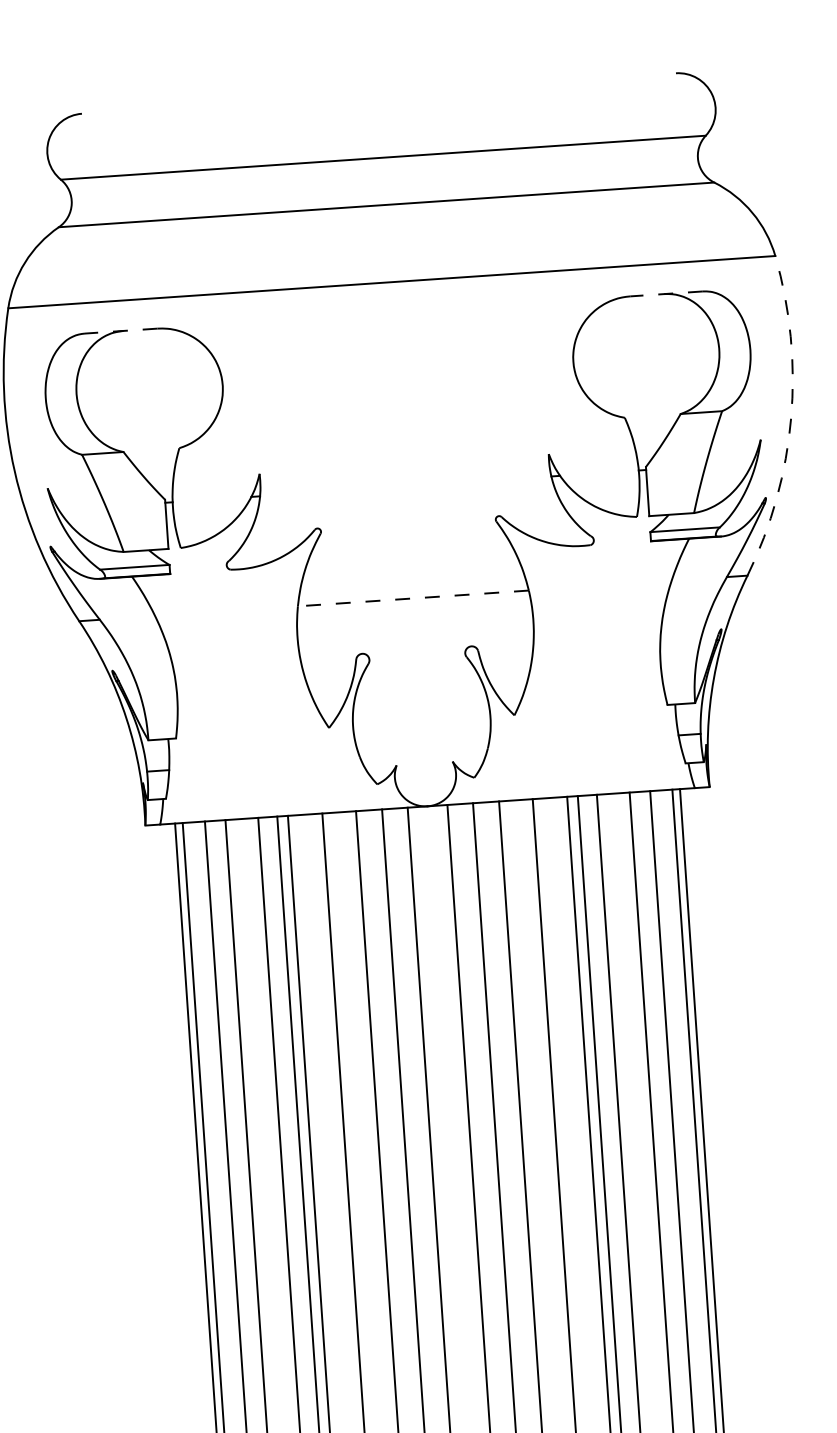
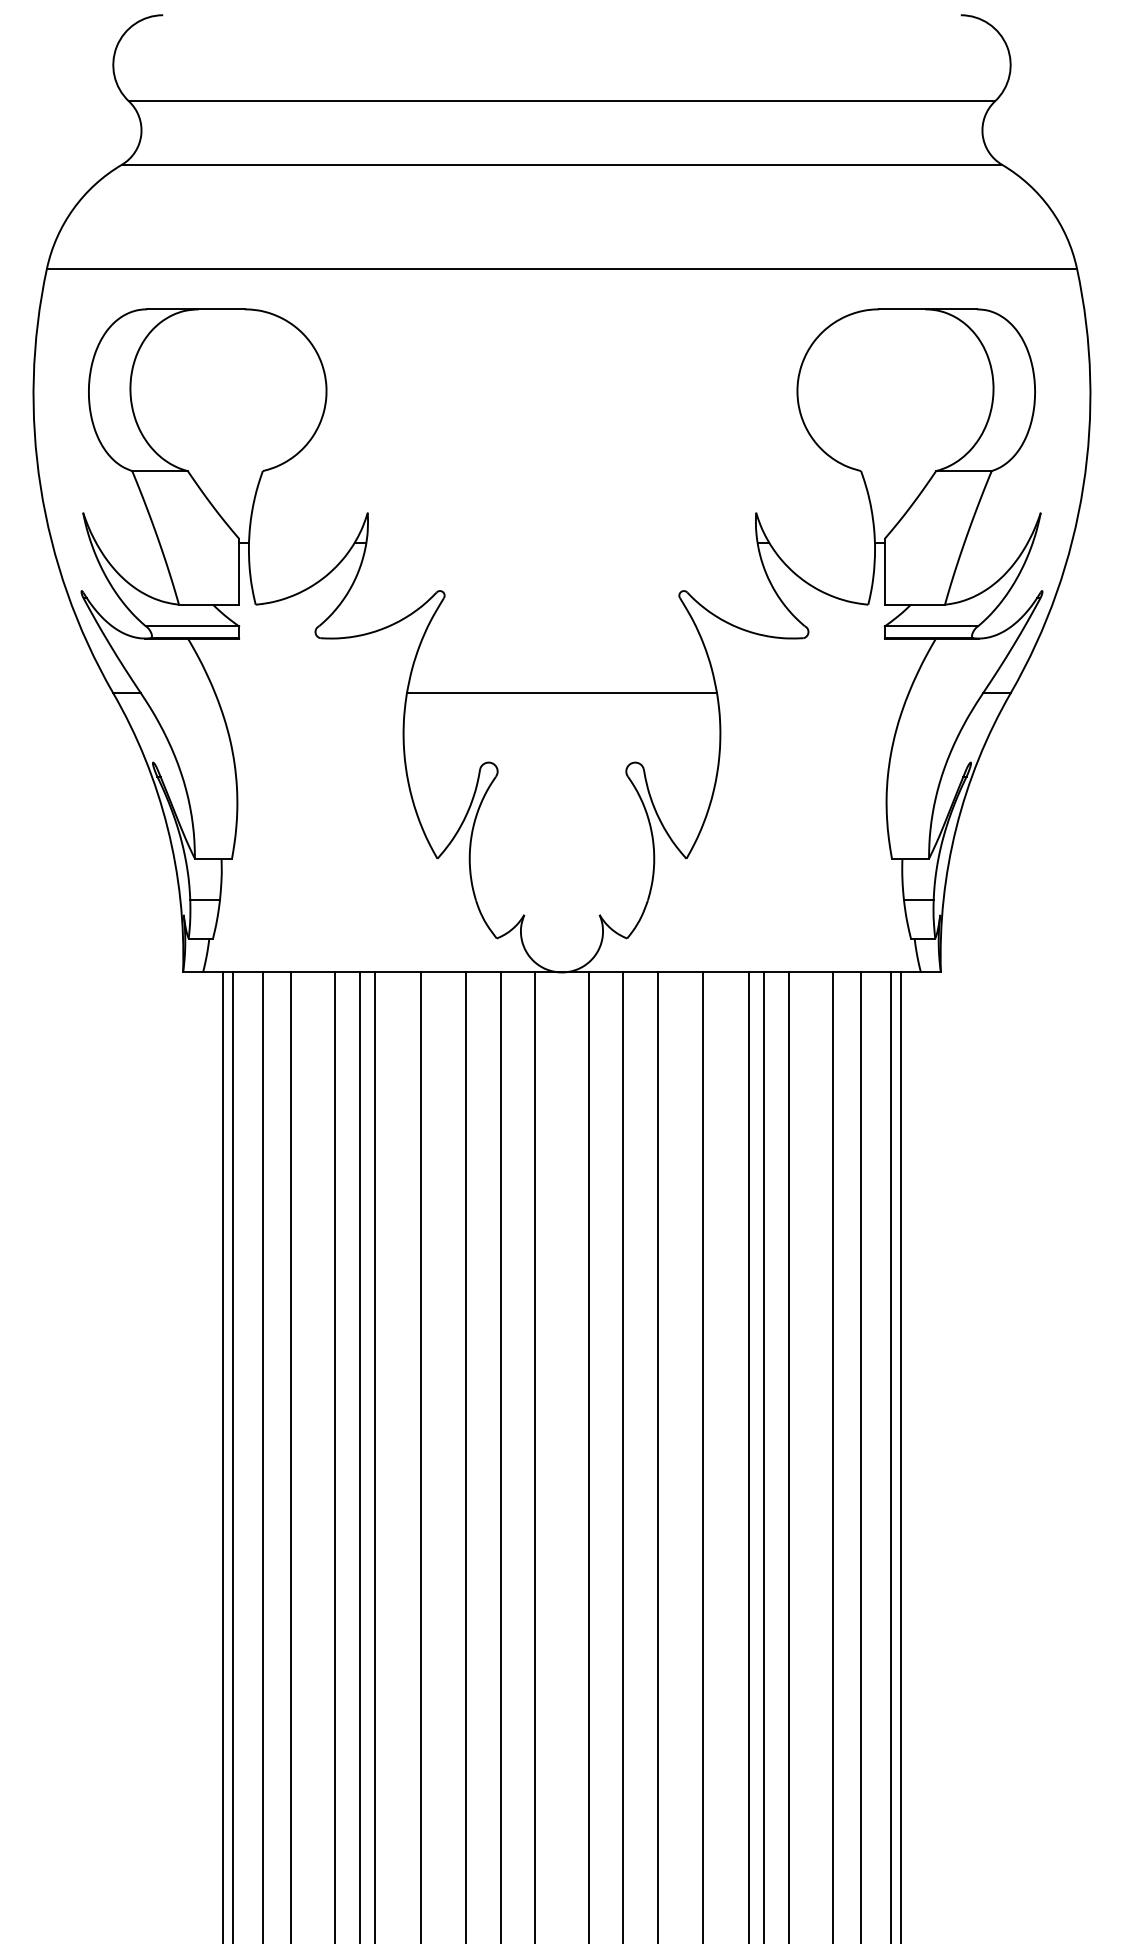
line: (666, 294) -> (928, 309), dashed -> solid
line: (120, 331) -> (195, 309), dashed -> solid
arc: (791, 418) -> (1083, 487), dashed -> solid
line: (413, 598) -> (561, 693), dashed -> solid

